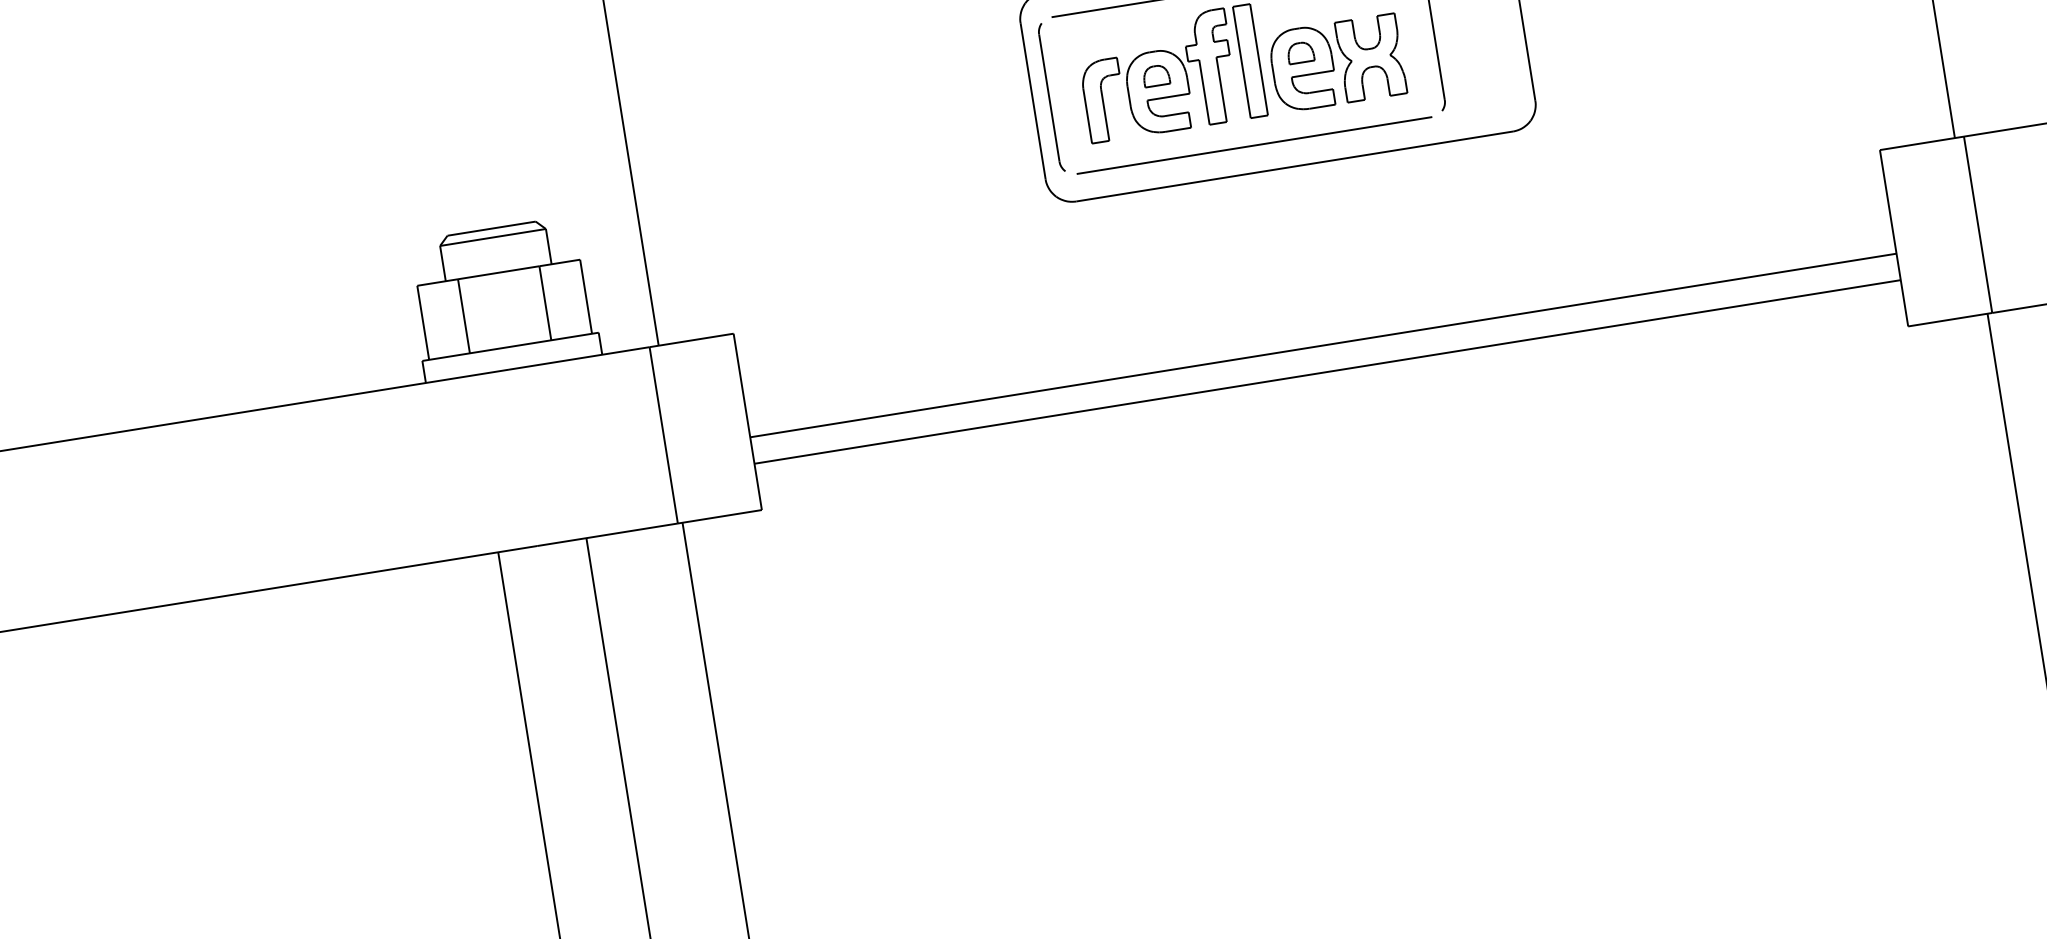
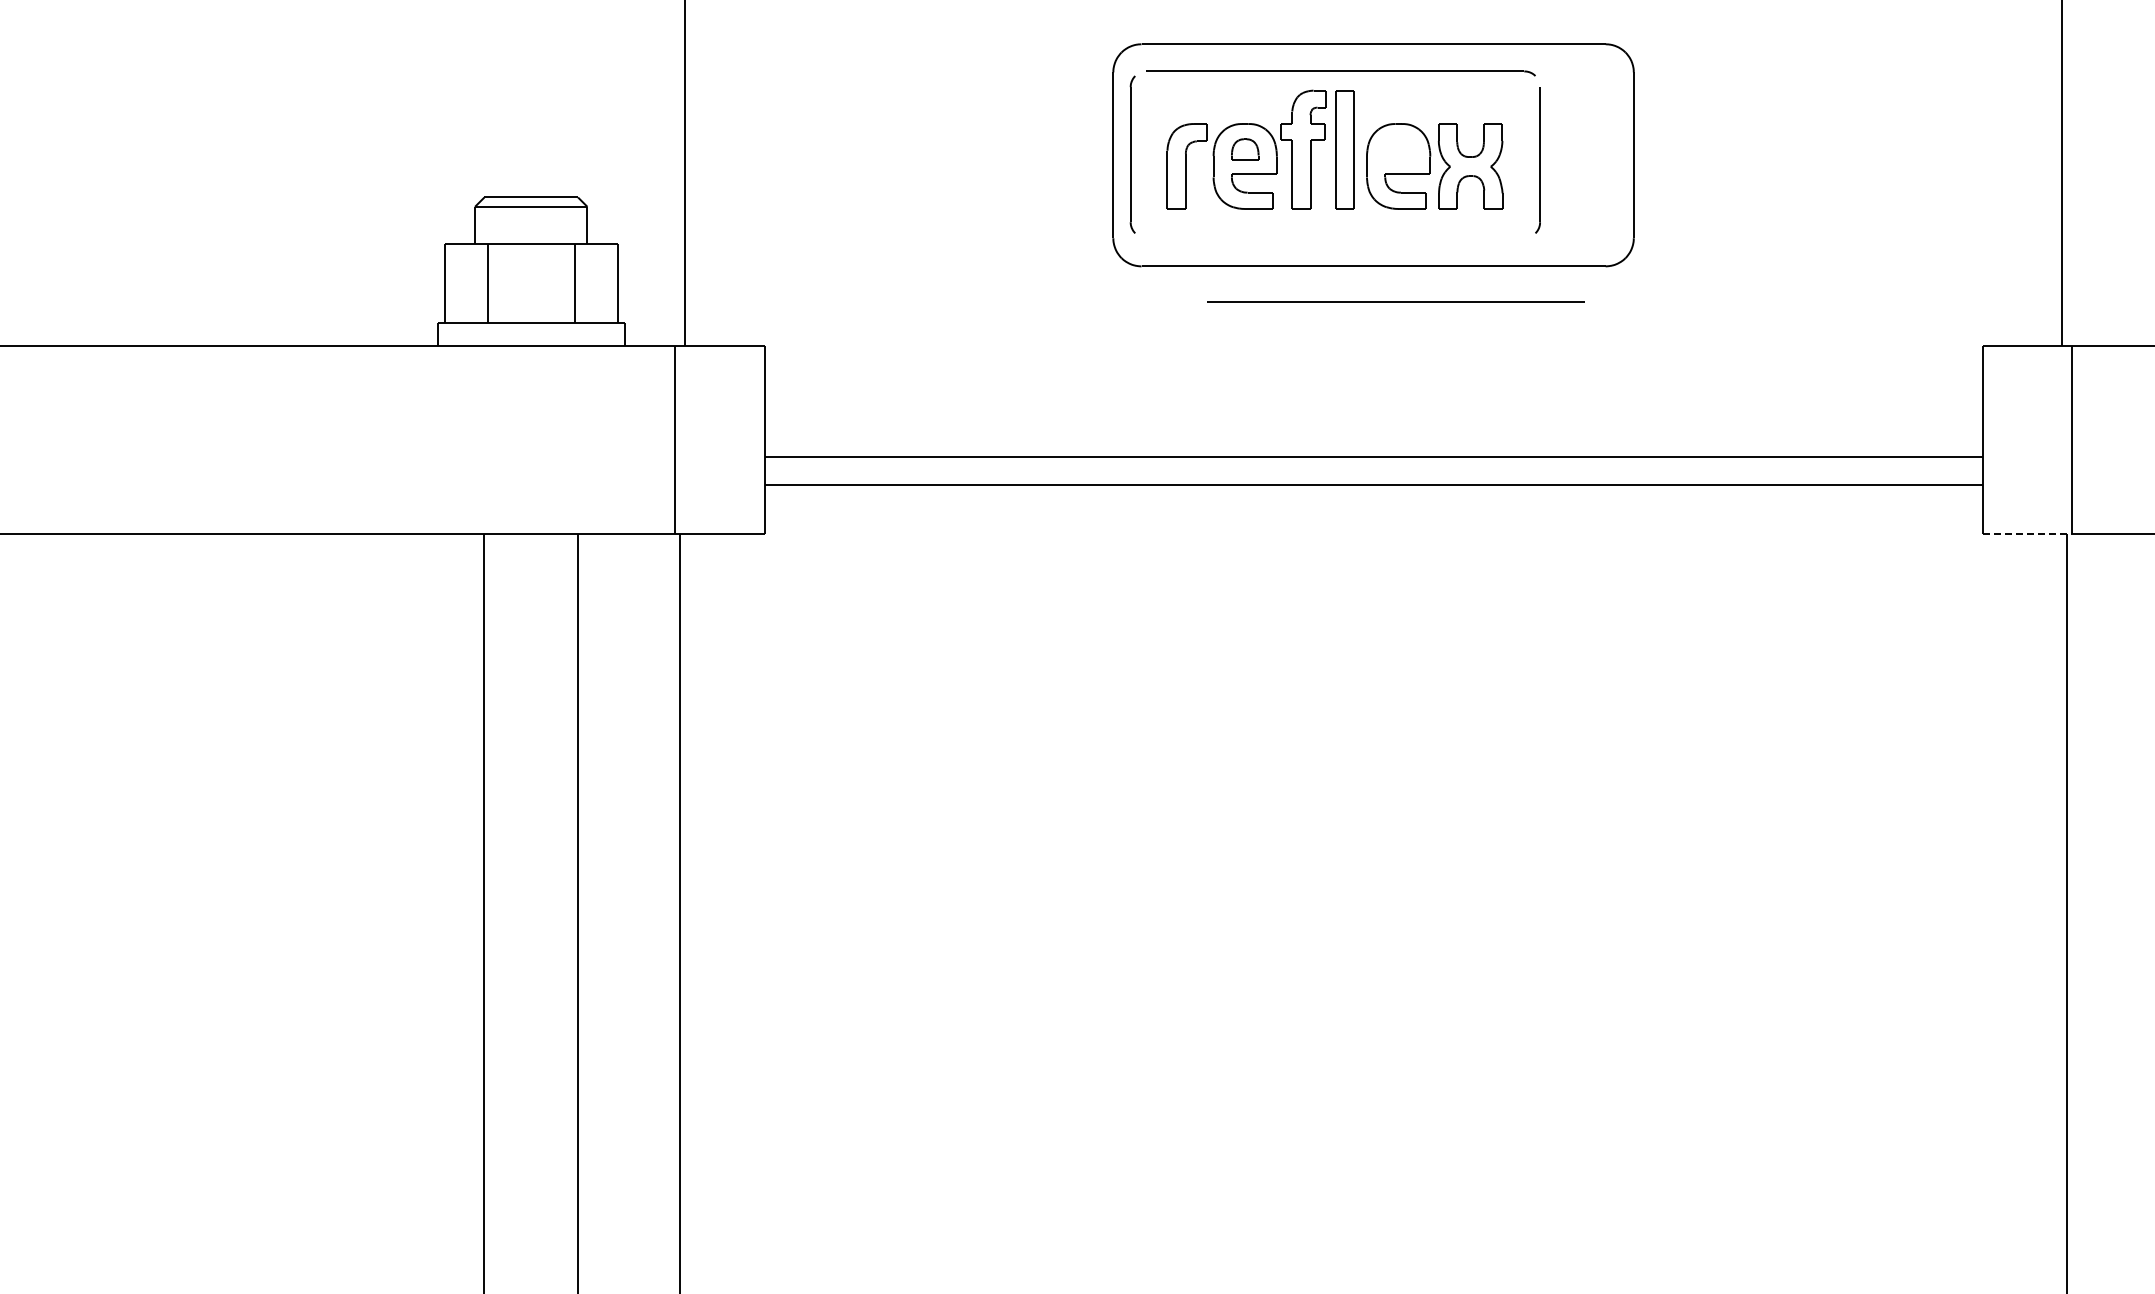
part: (1300, 52) -> (1398, 149), removed
line: (1253, 145) -> (1395, 301), moved
line: (1950, 319) -> (2027, 533), solid -> dashed

